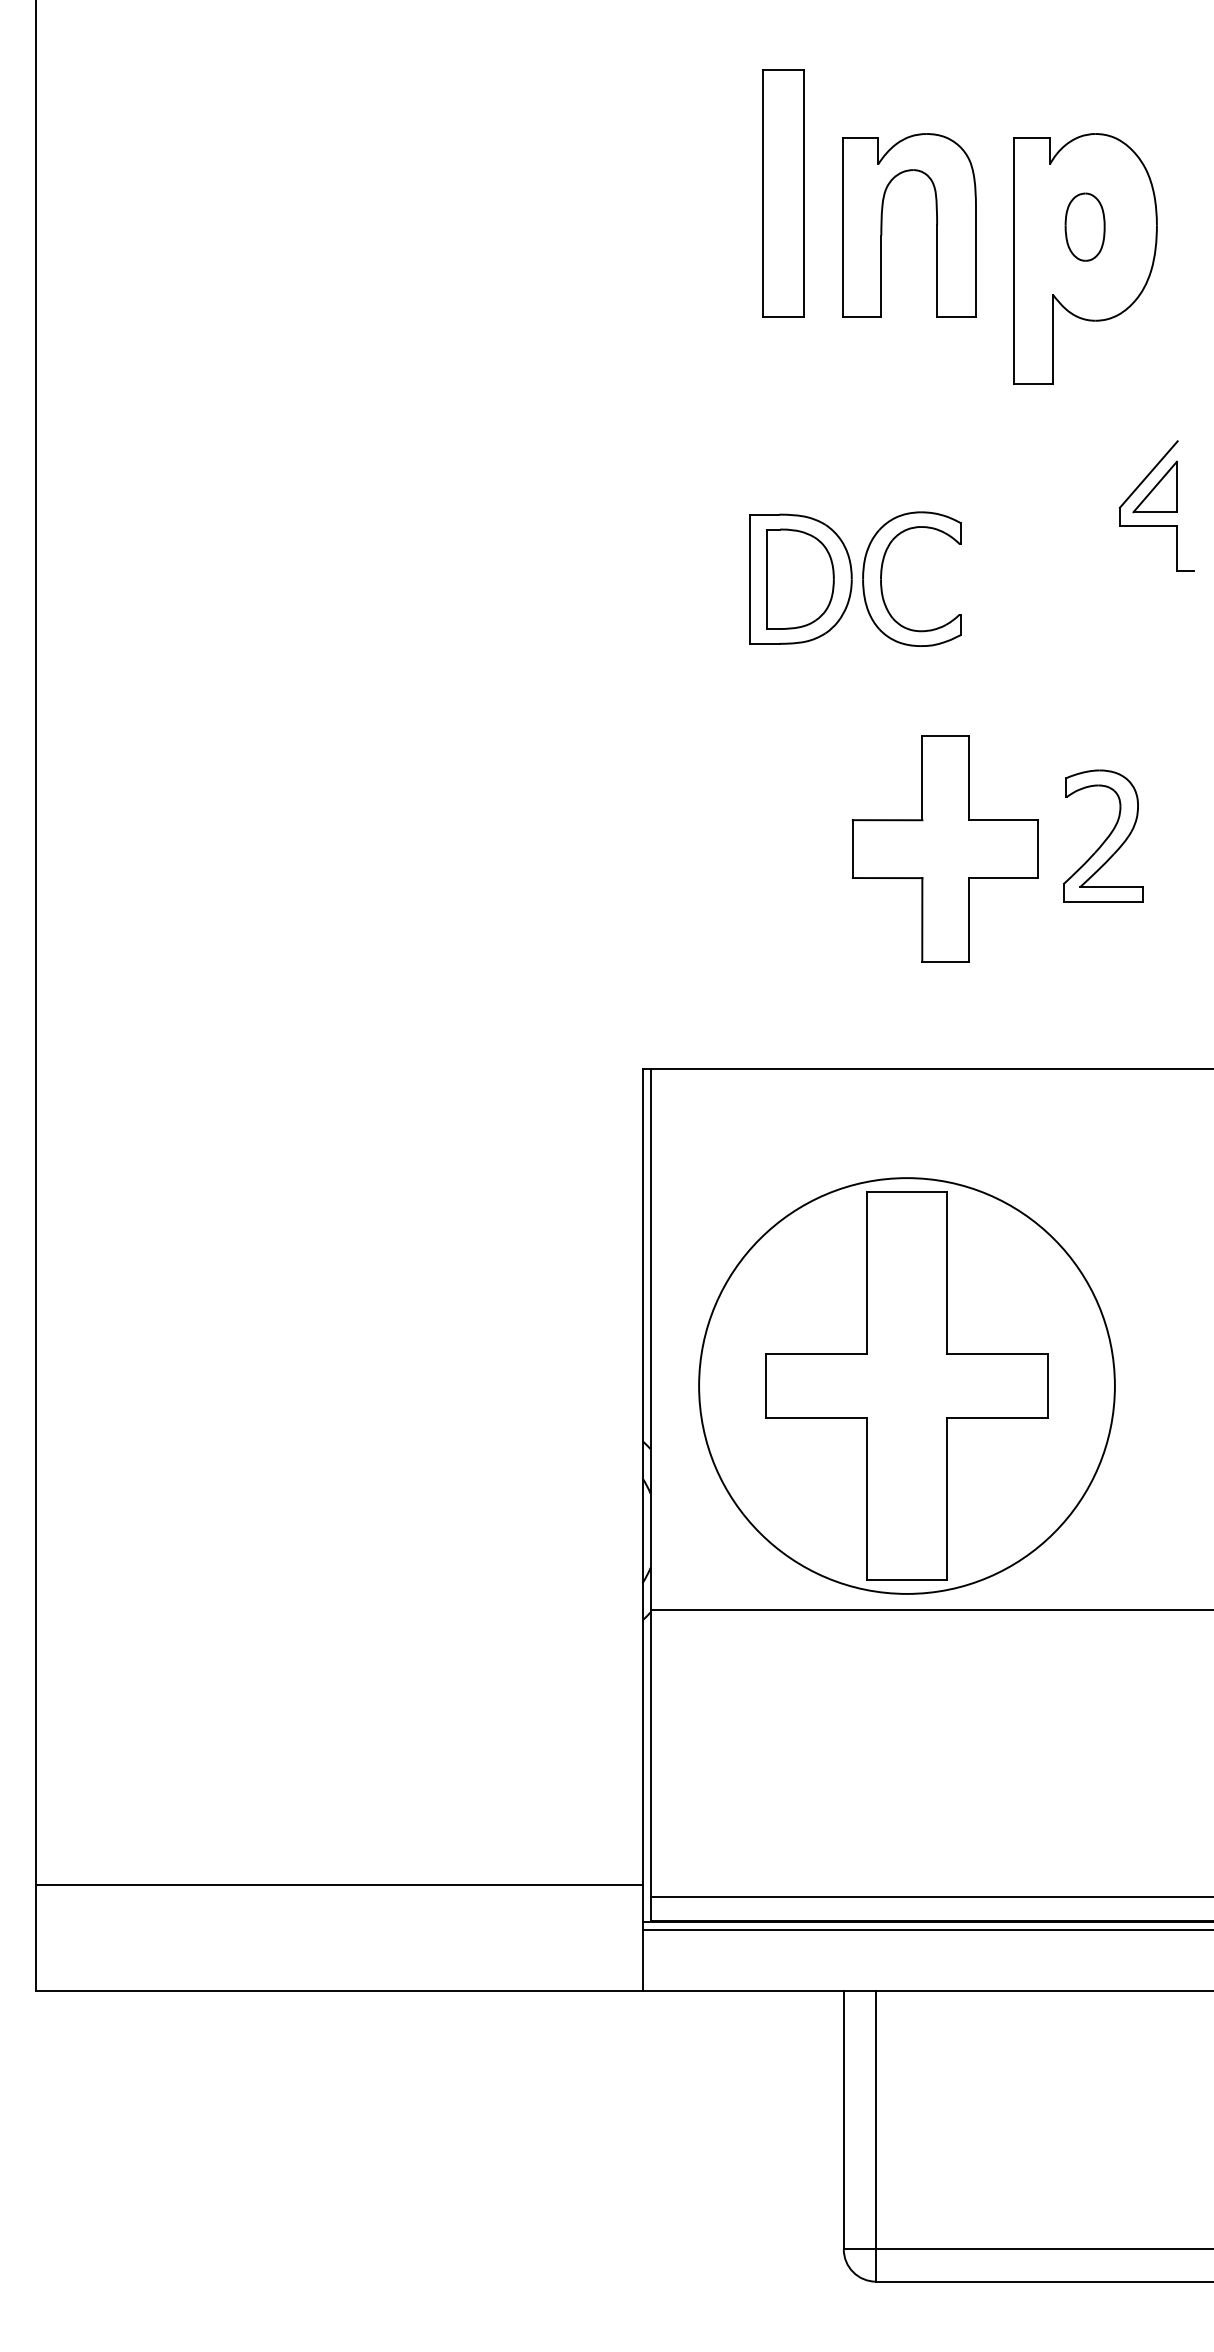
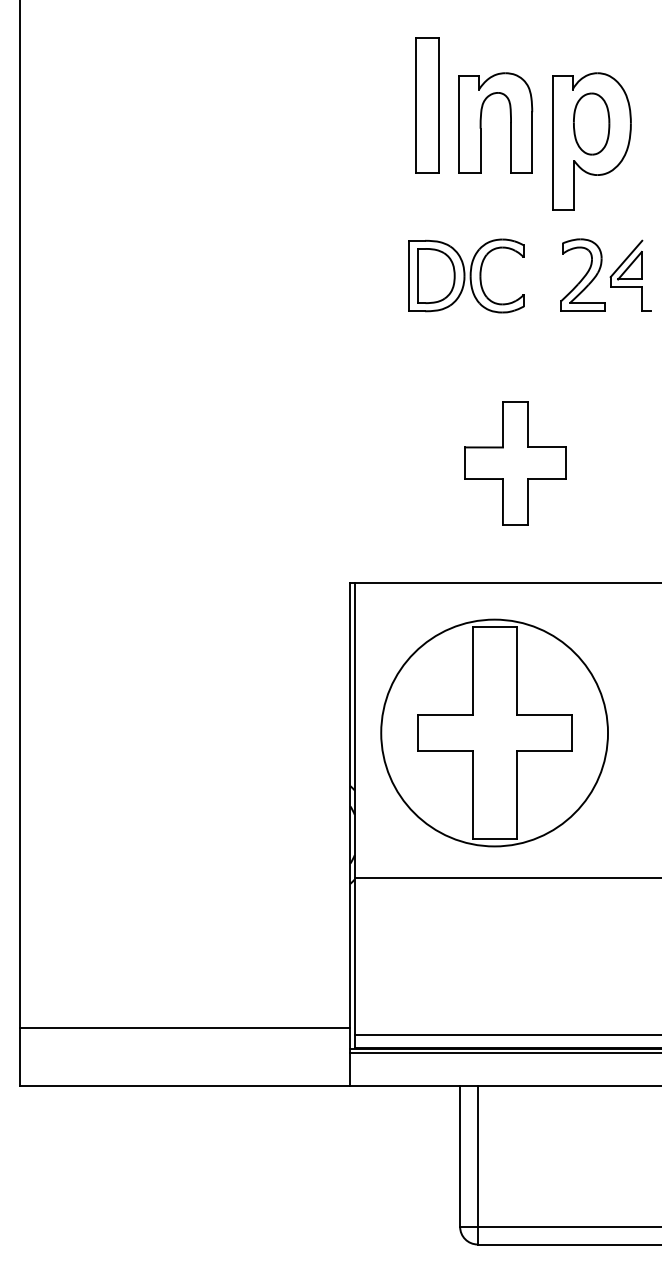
part: (1084, 226) -> (591, 123), size x1.67
part: (855, 578) -> (466, 275), moved
part: (1102, 834) -> (582, 274), moved
part: (906, 1385) -> (494, 732), moved

